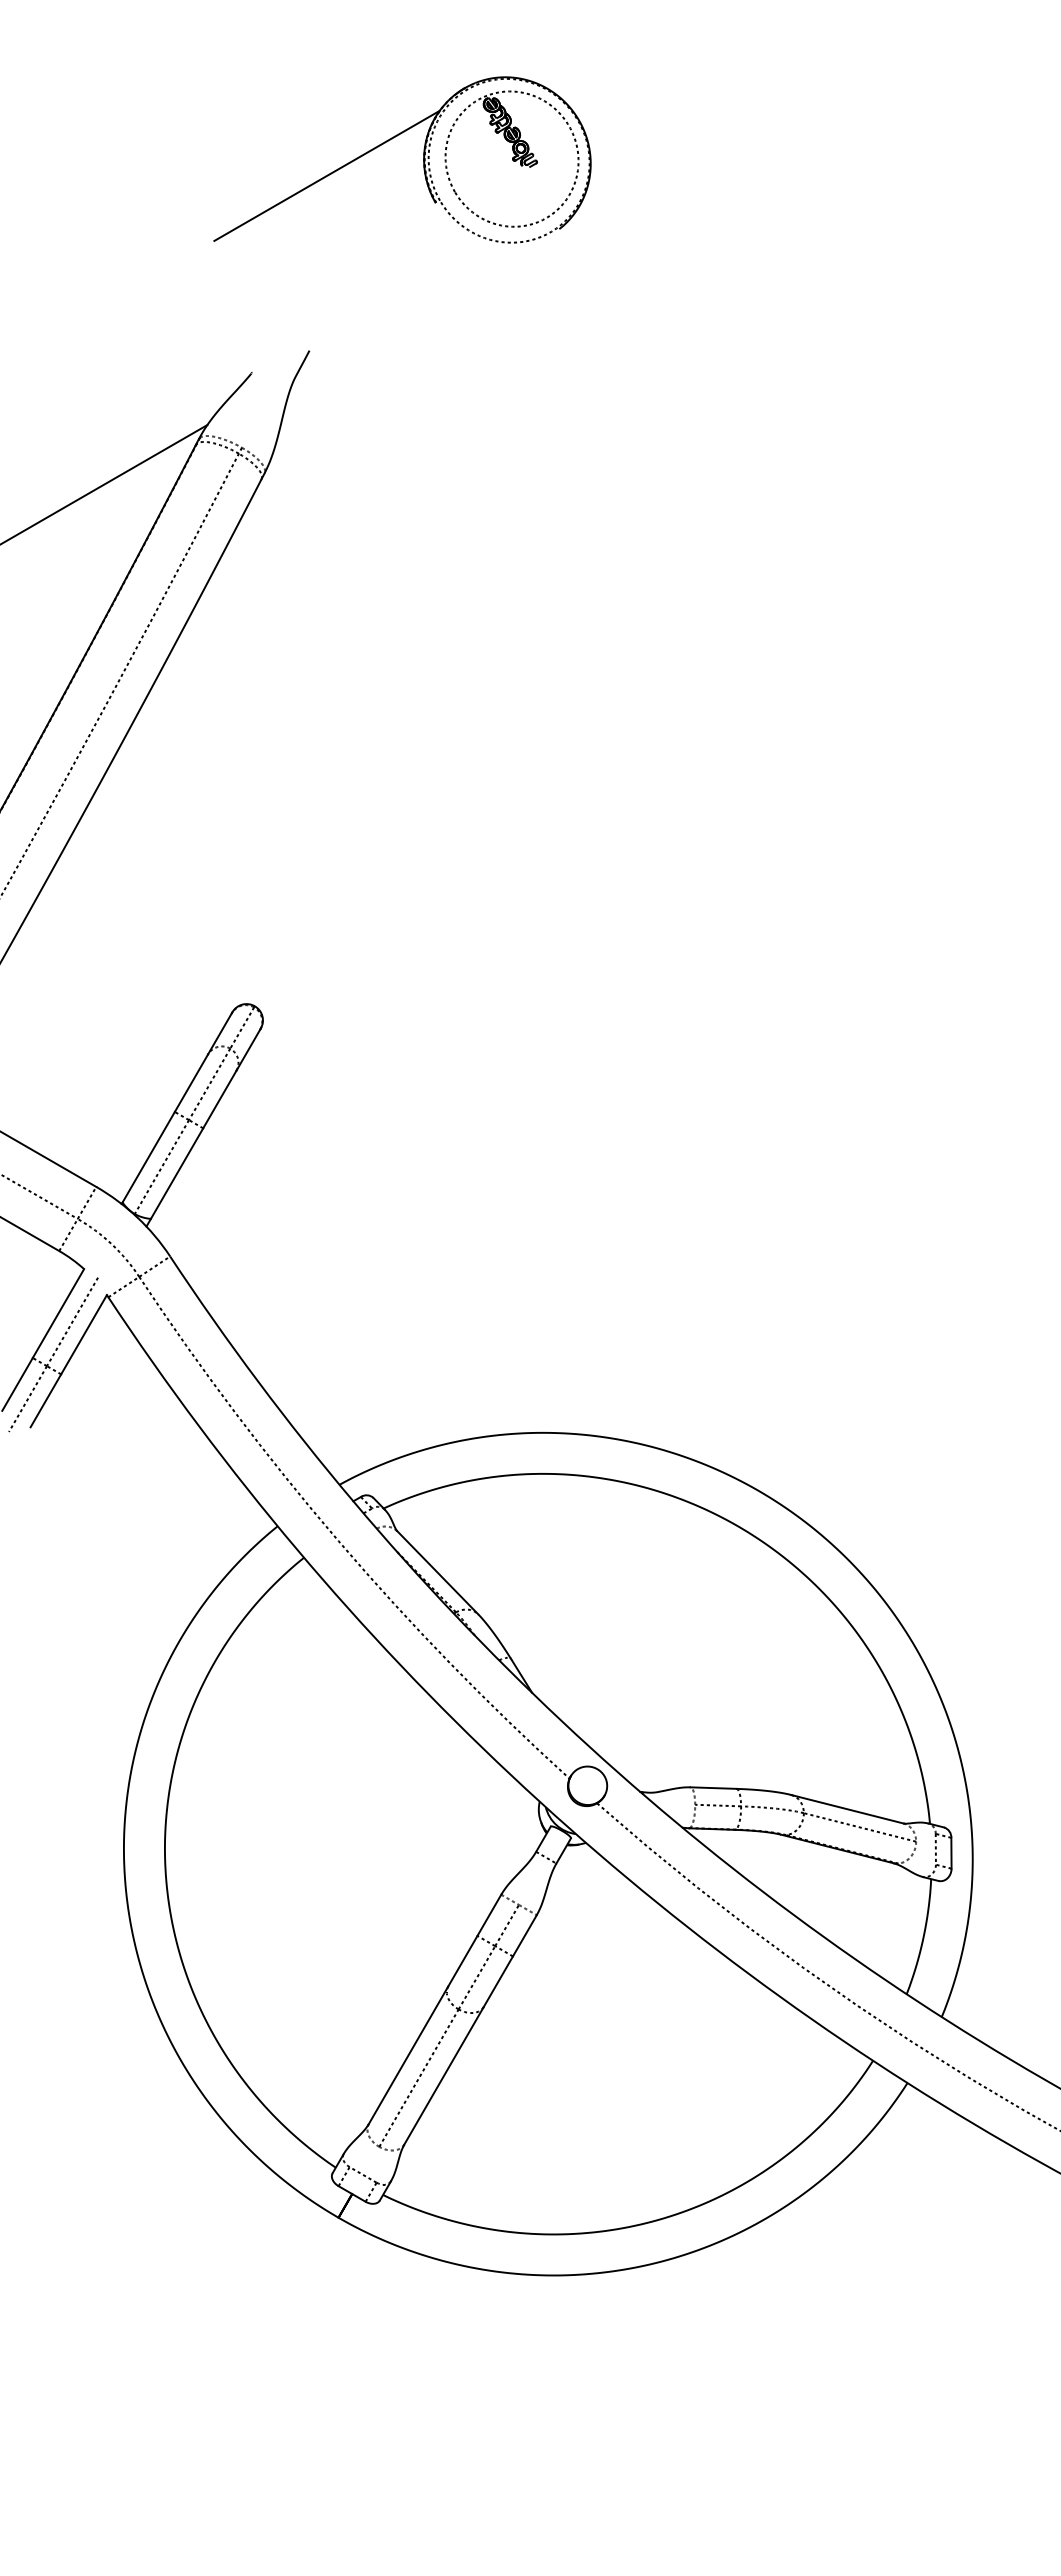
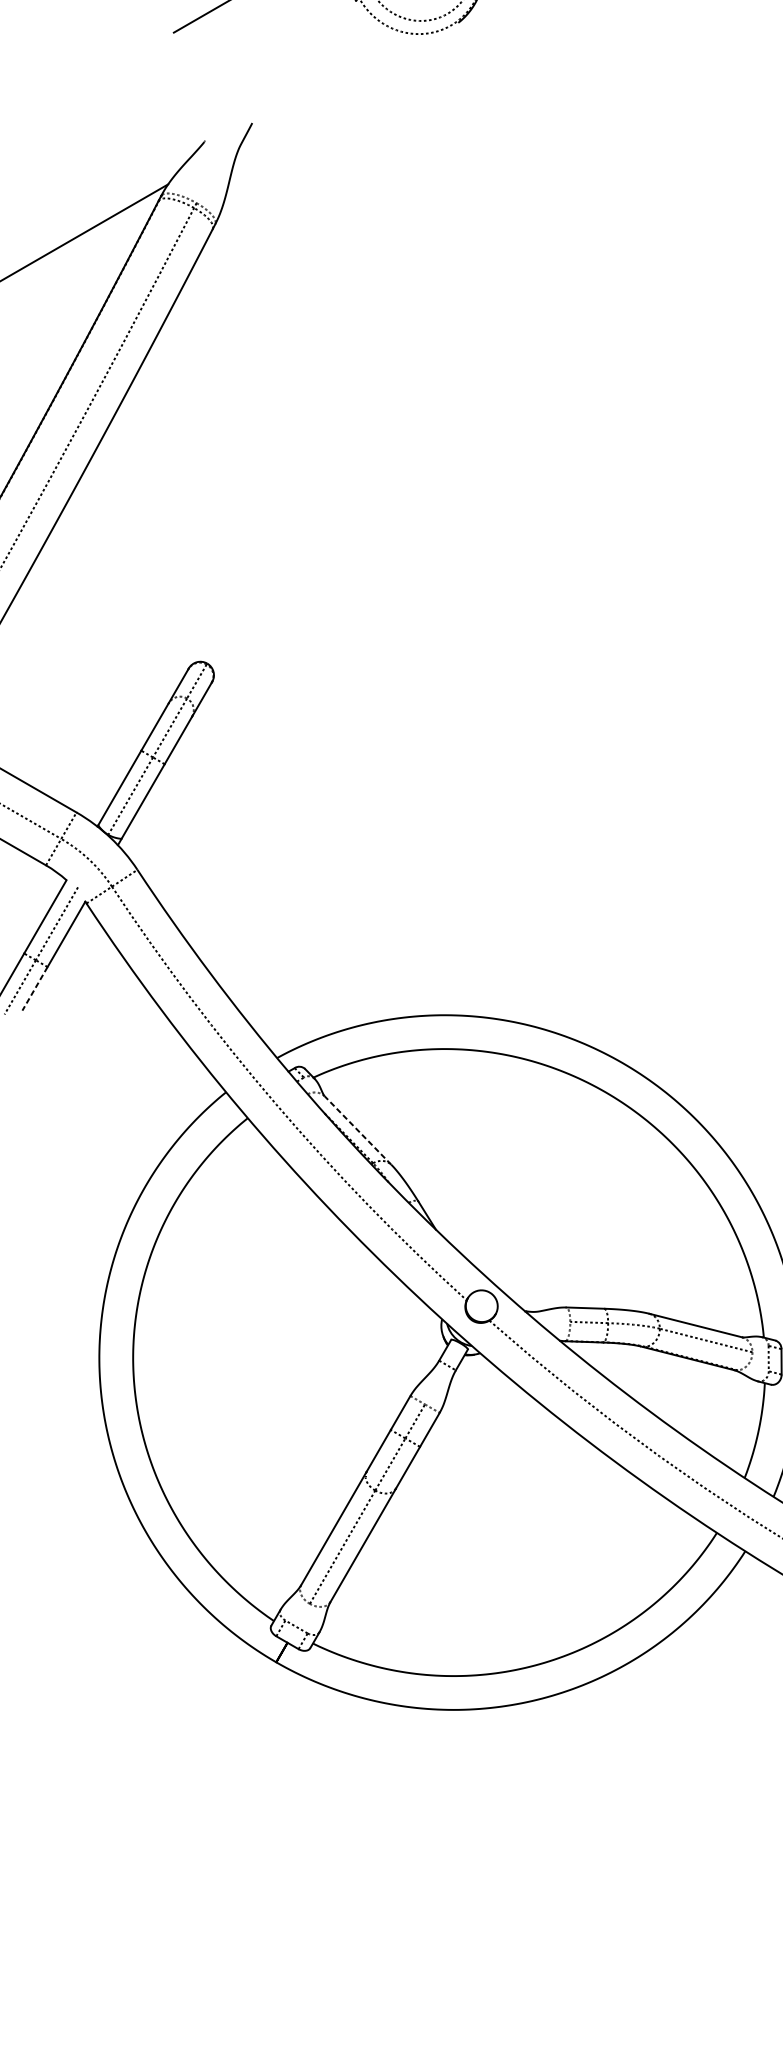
line: (45, 1400) -> (34, 988), solid -> dashed
line: (437, 1572) -> (357, 1130), solid -> dashed

